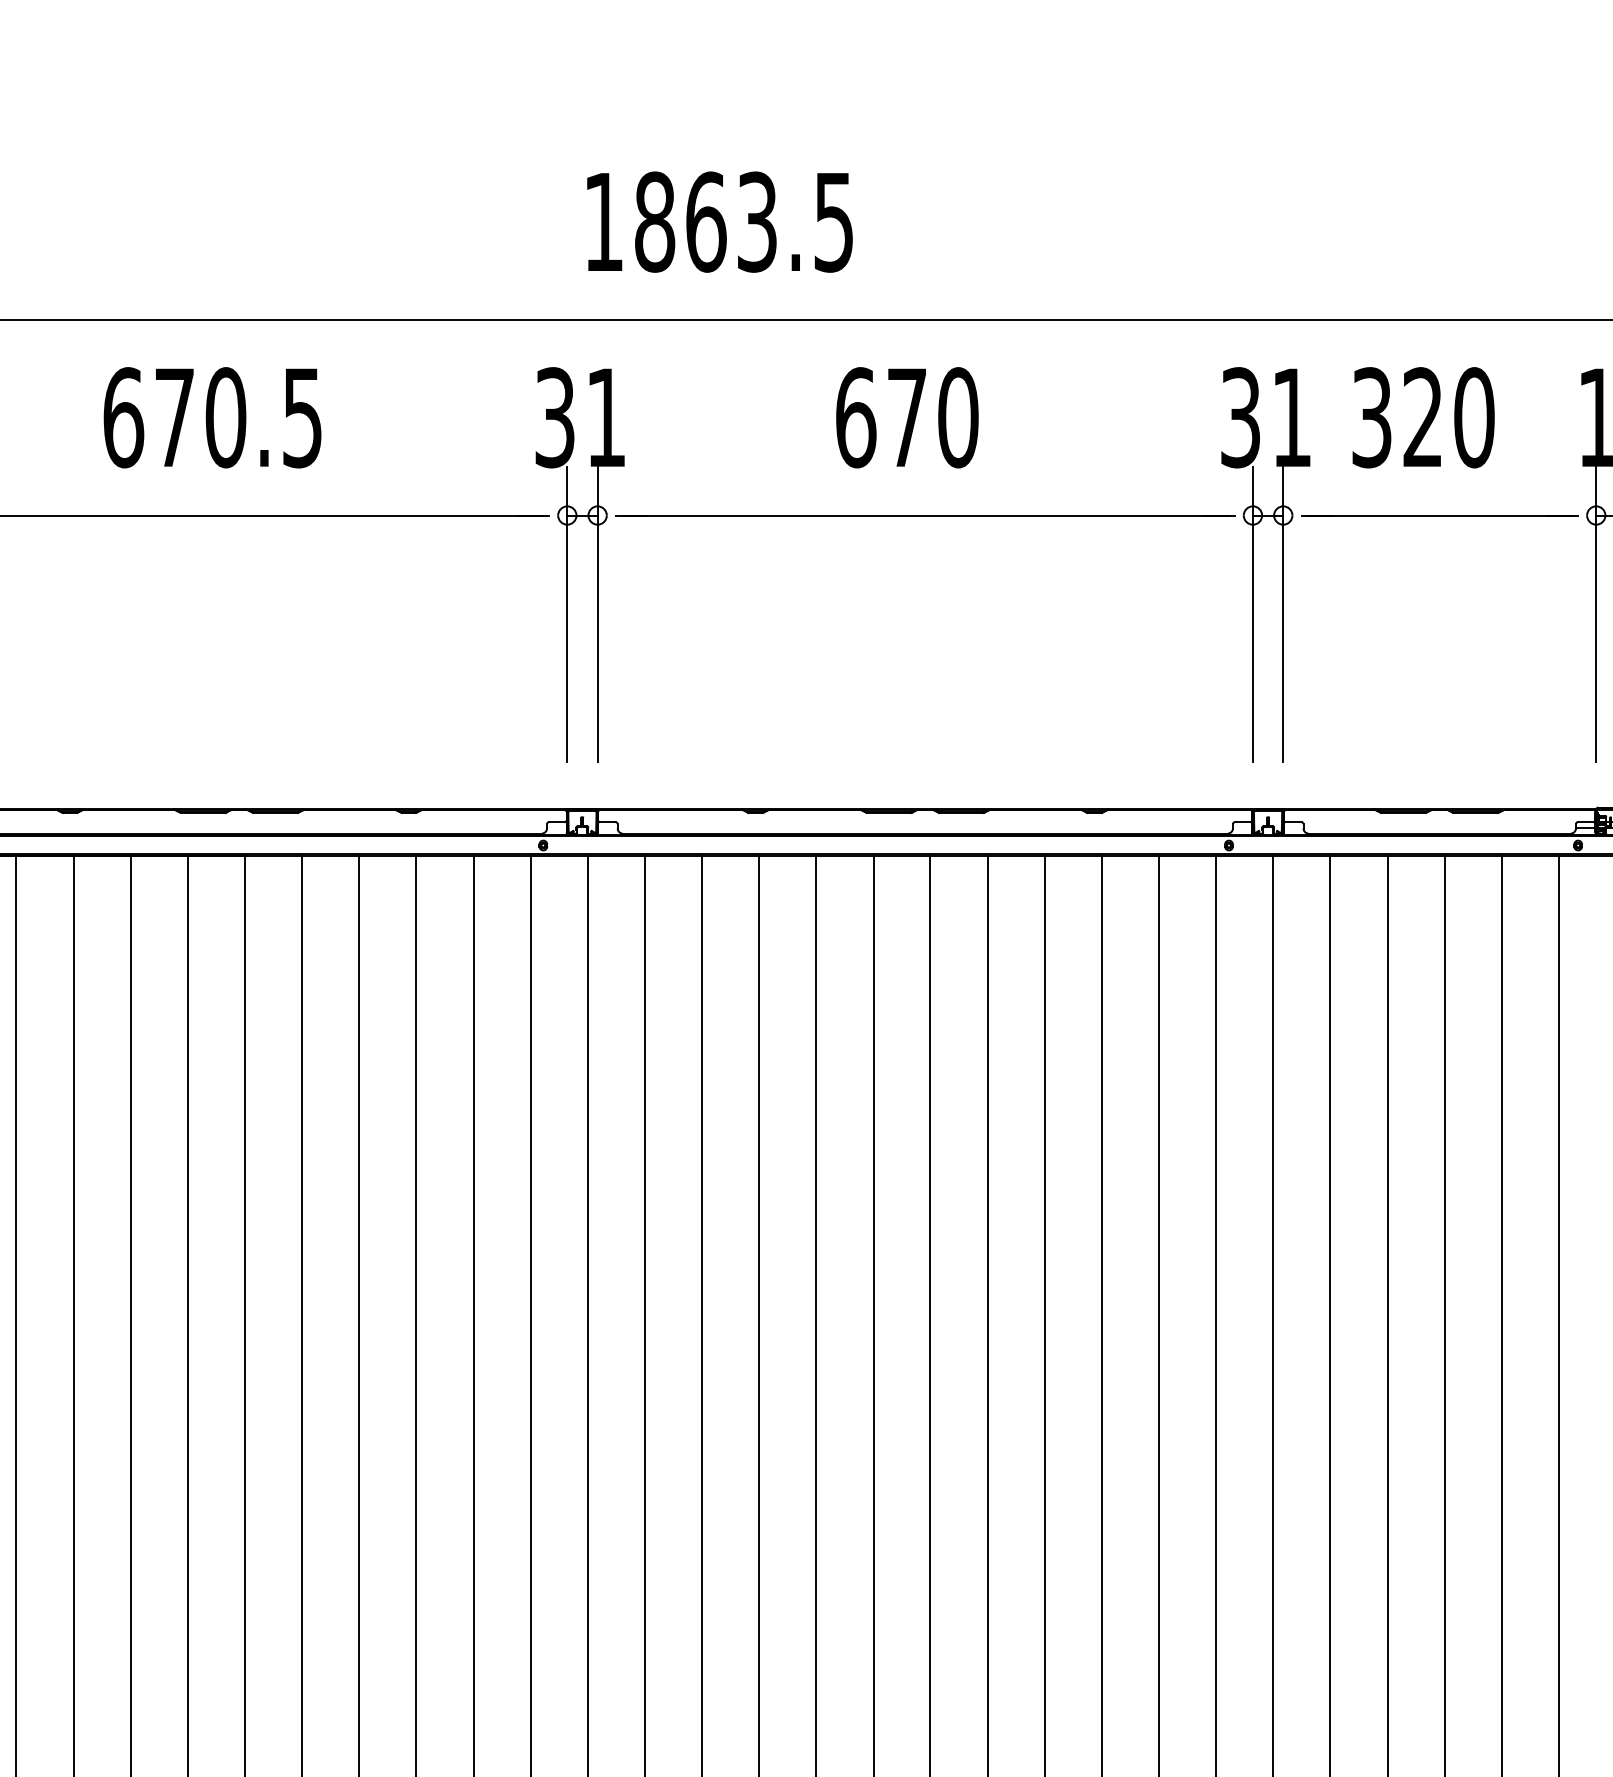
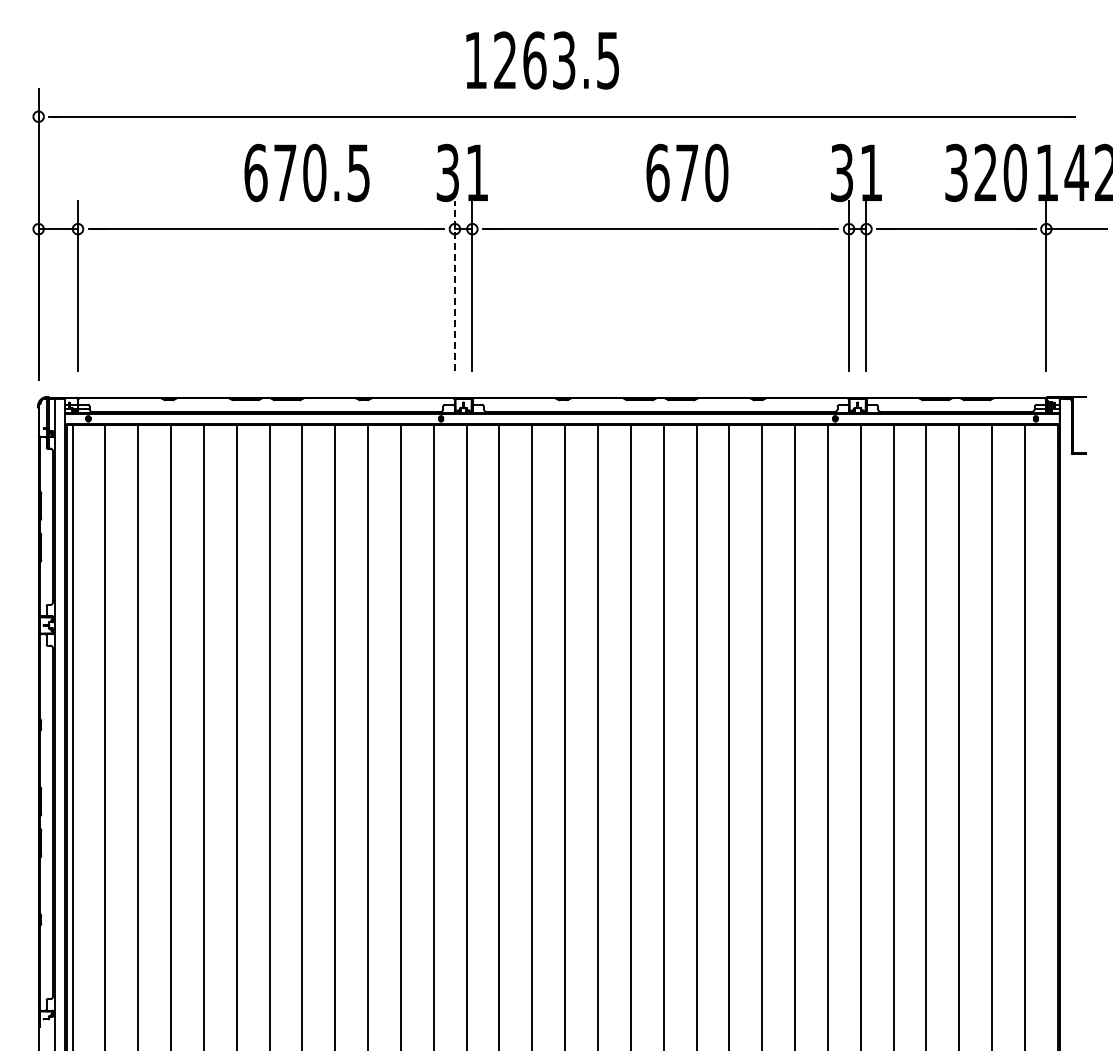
text: (653, 222) -> (504, 60), 1863.5 -> 1263.5
text: (211, 416) -> (306, 172), moved
text: (907, 416) -> (687, 172), moved
text: (1422, 416) -> (985, 172), moved
line: (566, 613) -> (454, 285), solid -> dashed

